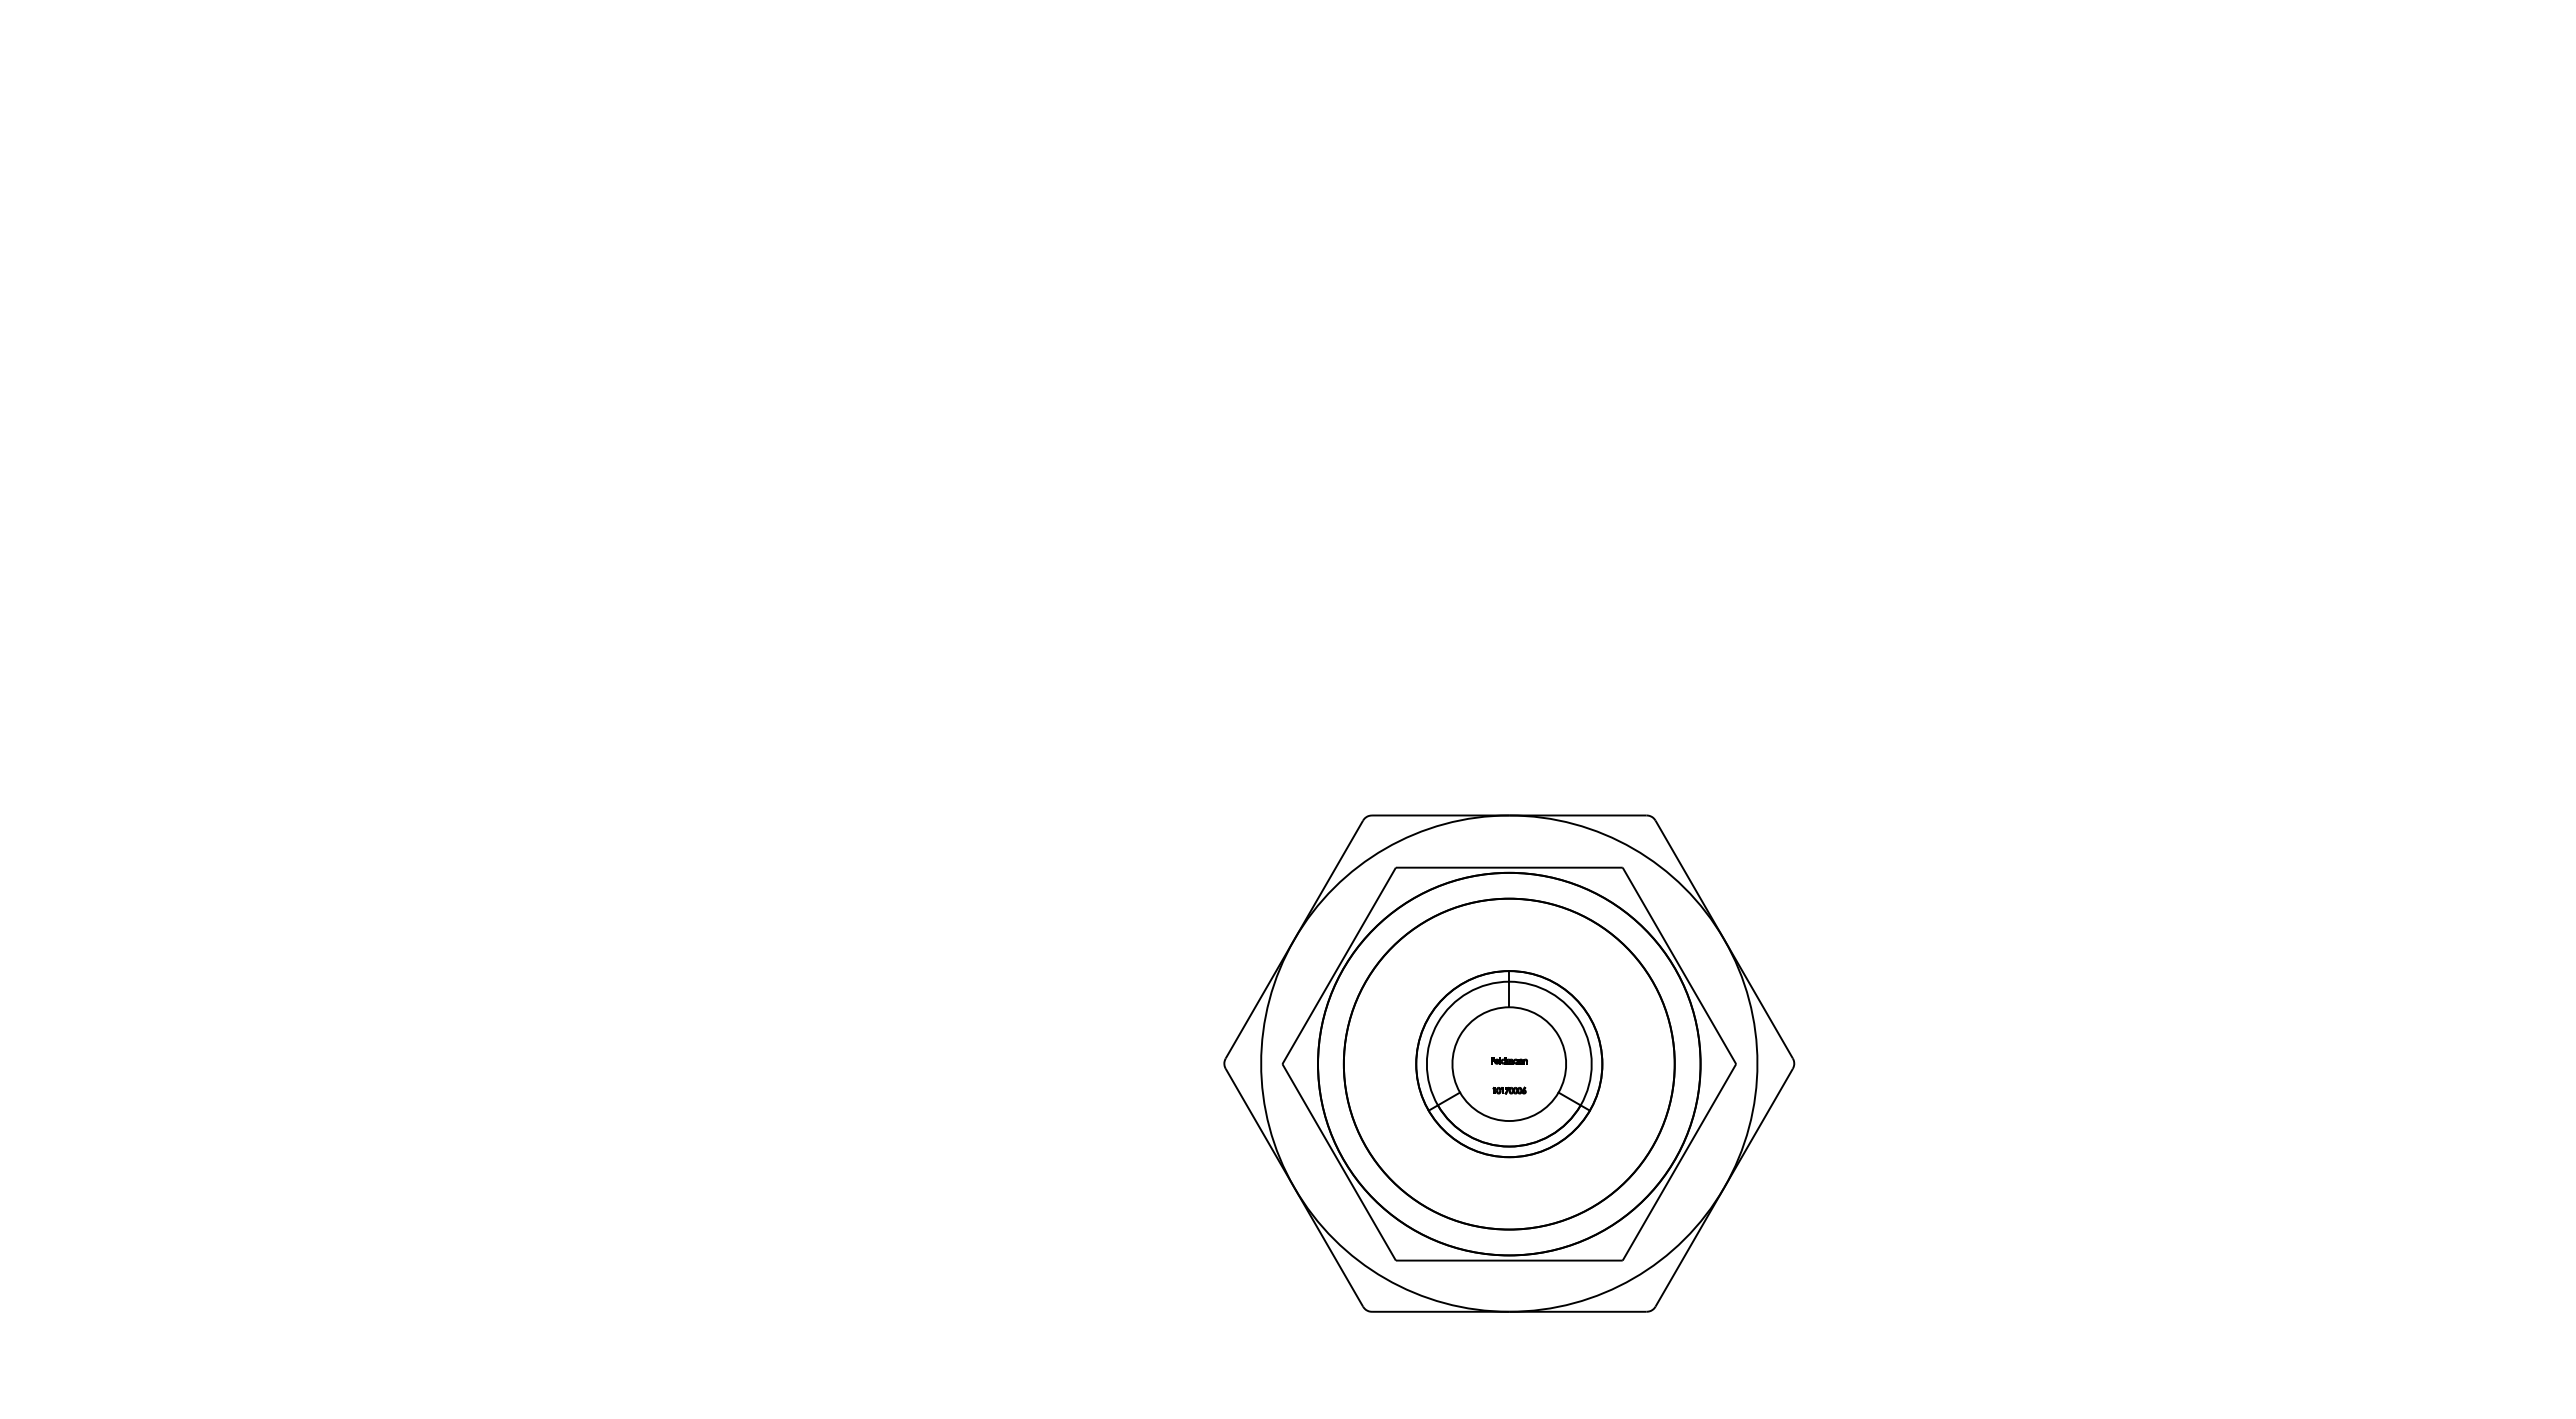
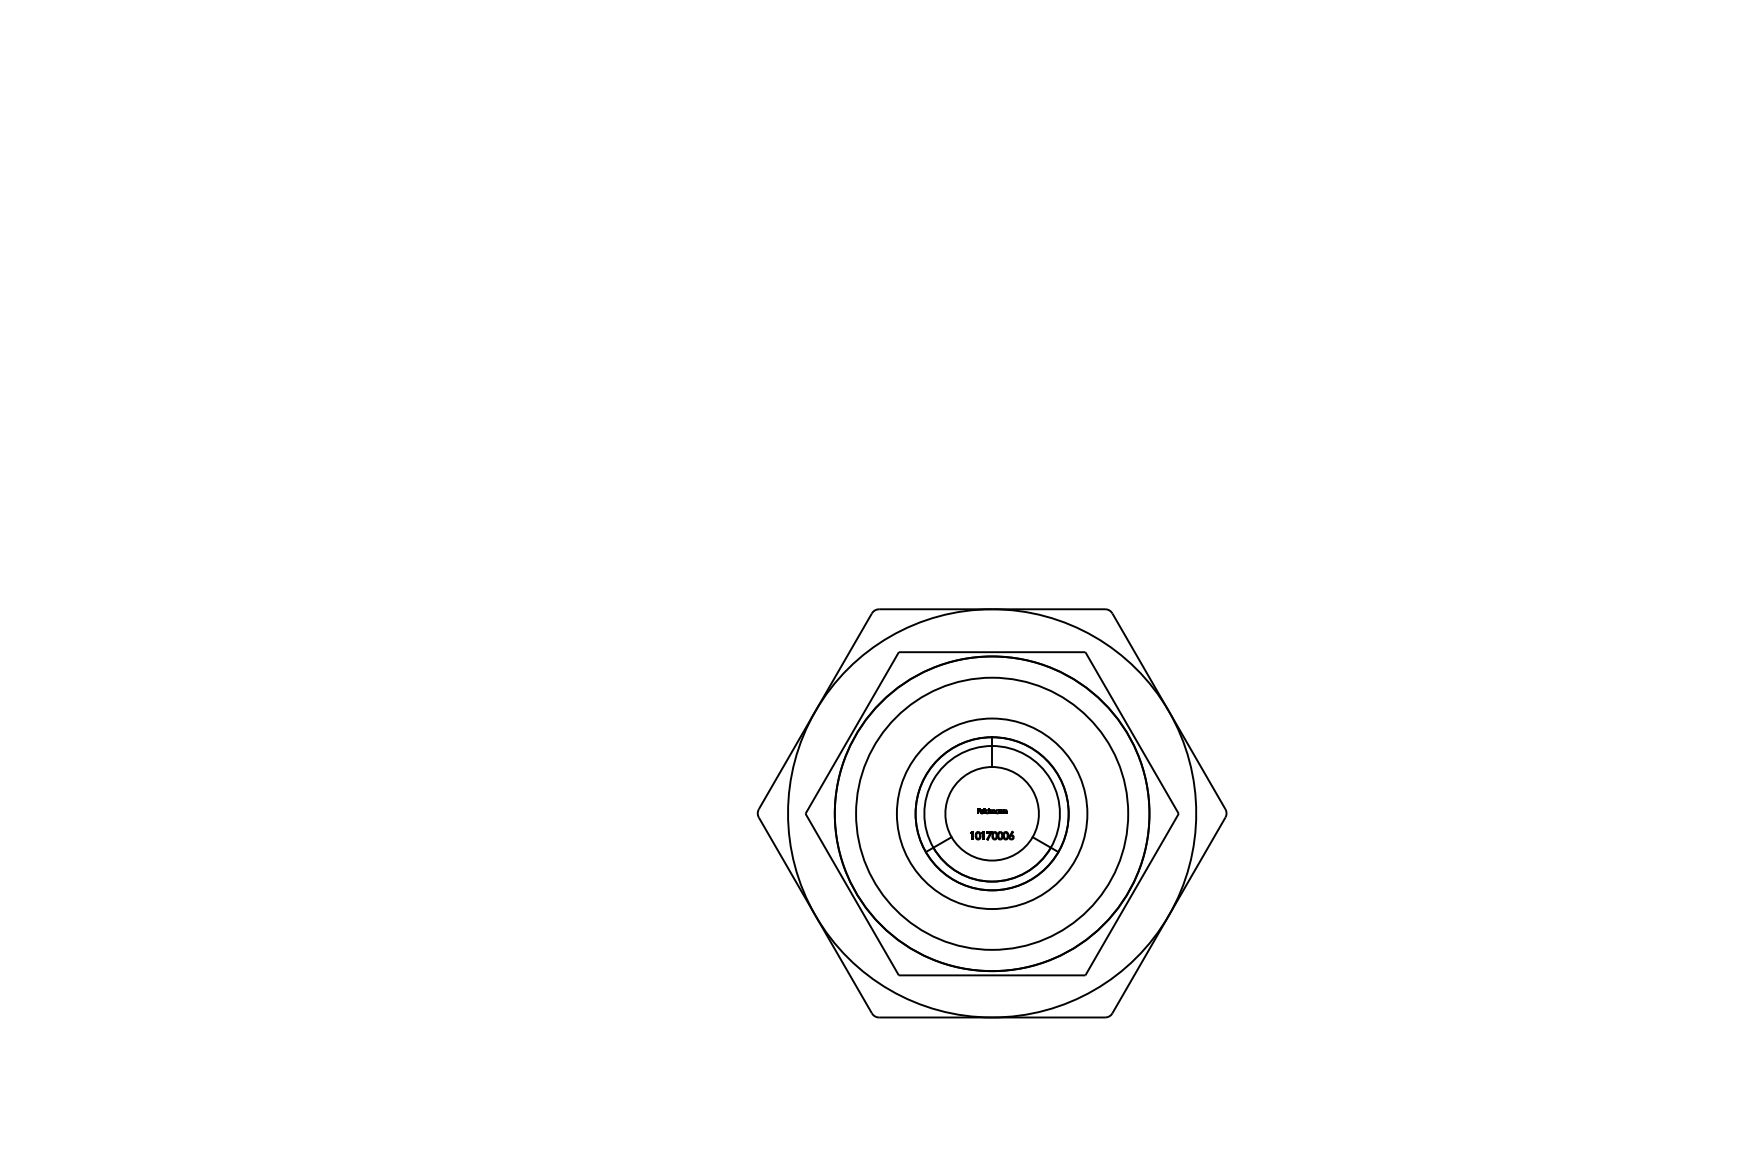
circle: (1508, 1063) -> (991, 813), size x0.7
part: (1509, 1090) -> (992, 835), size x1.6

